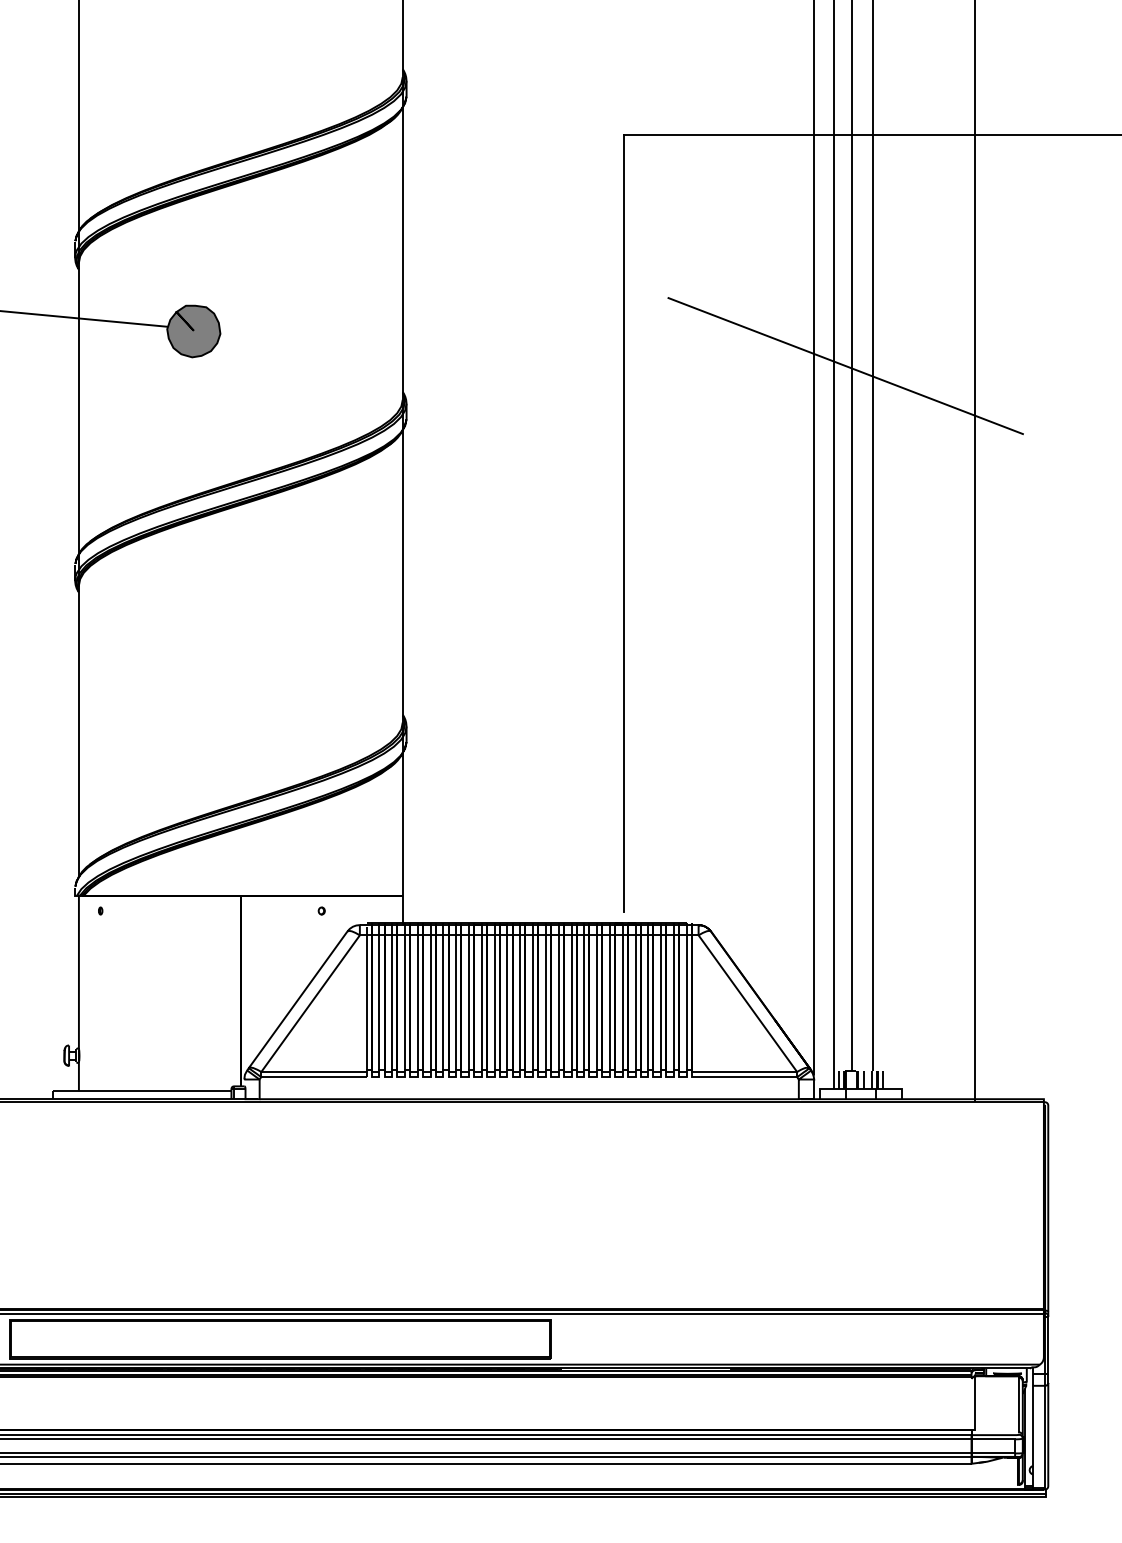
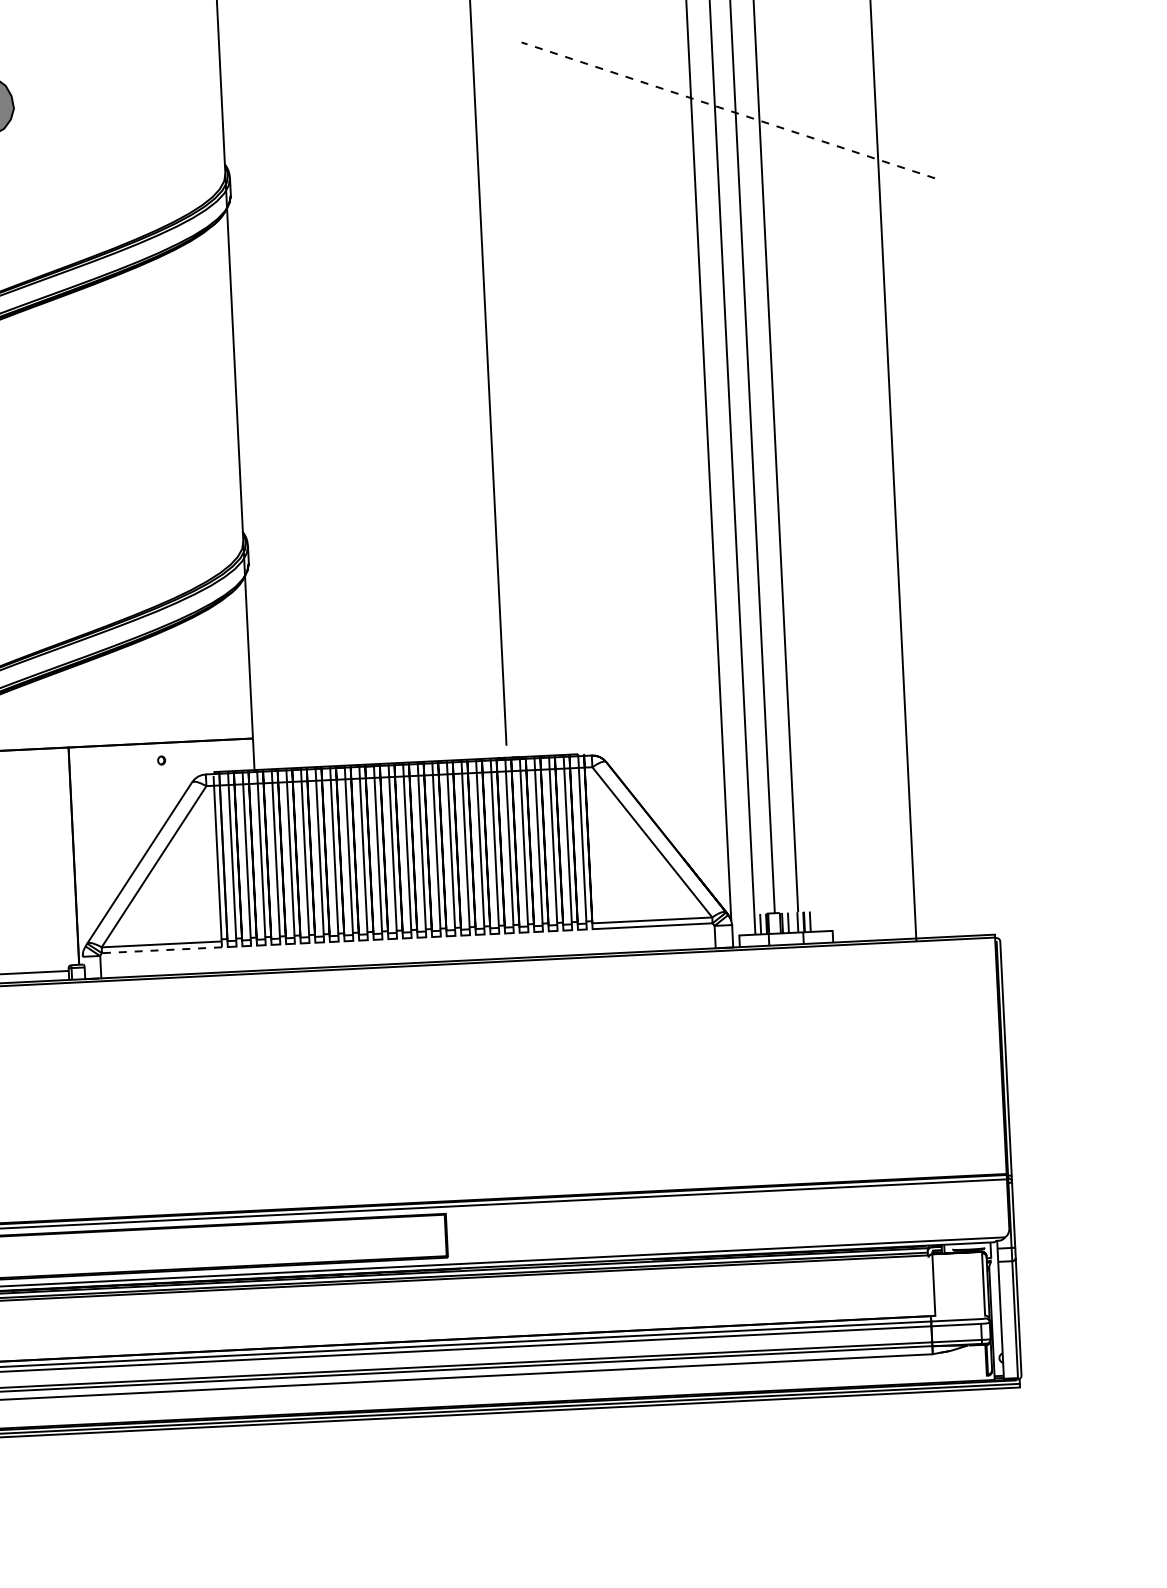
line: (845, 366) -> (728, 110), solid -> dashed
line: (313, 1077) -> (161, 950), solid -> dashed

